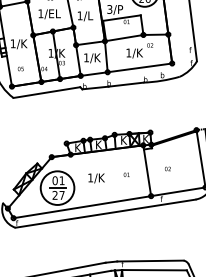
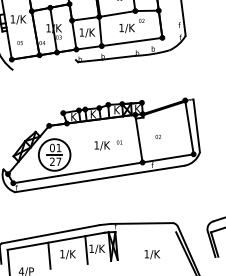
line: (46, 92) -> (44, 65), removed
text: (95, 178) -> (101, 145), moved
line: (154, 269) -> (145, 231), removed

